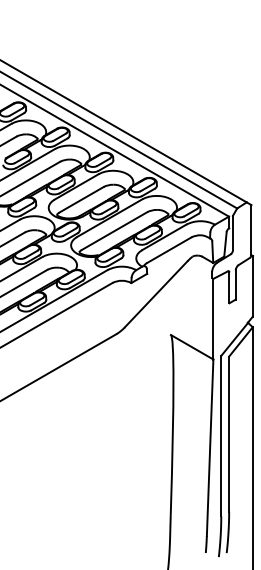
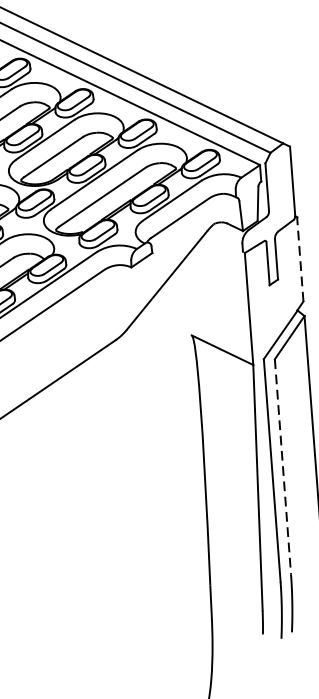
line: (252, 285) -> (299, 258), solid -> dashed
line: (229, 434) -> (283, 467), solid -> dashed

